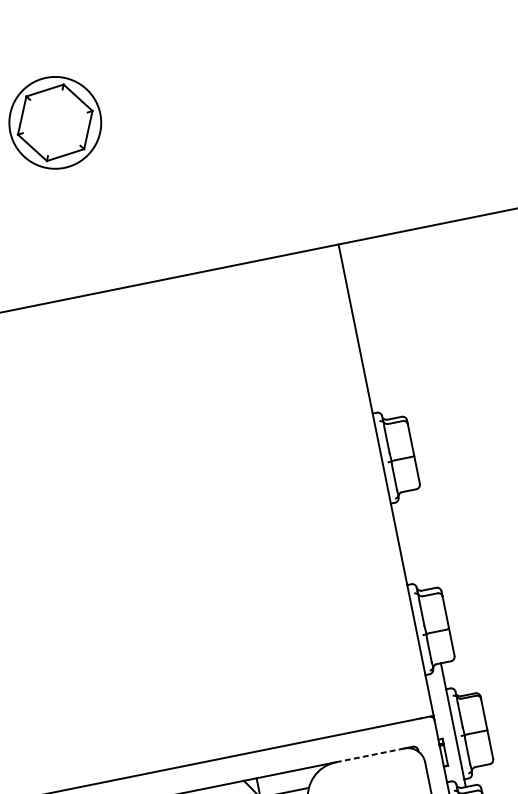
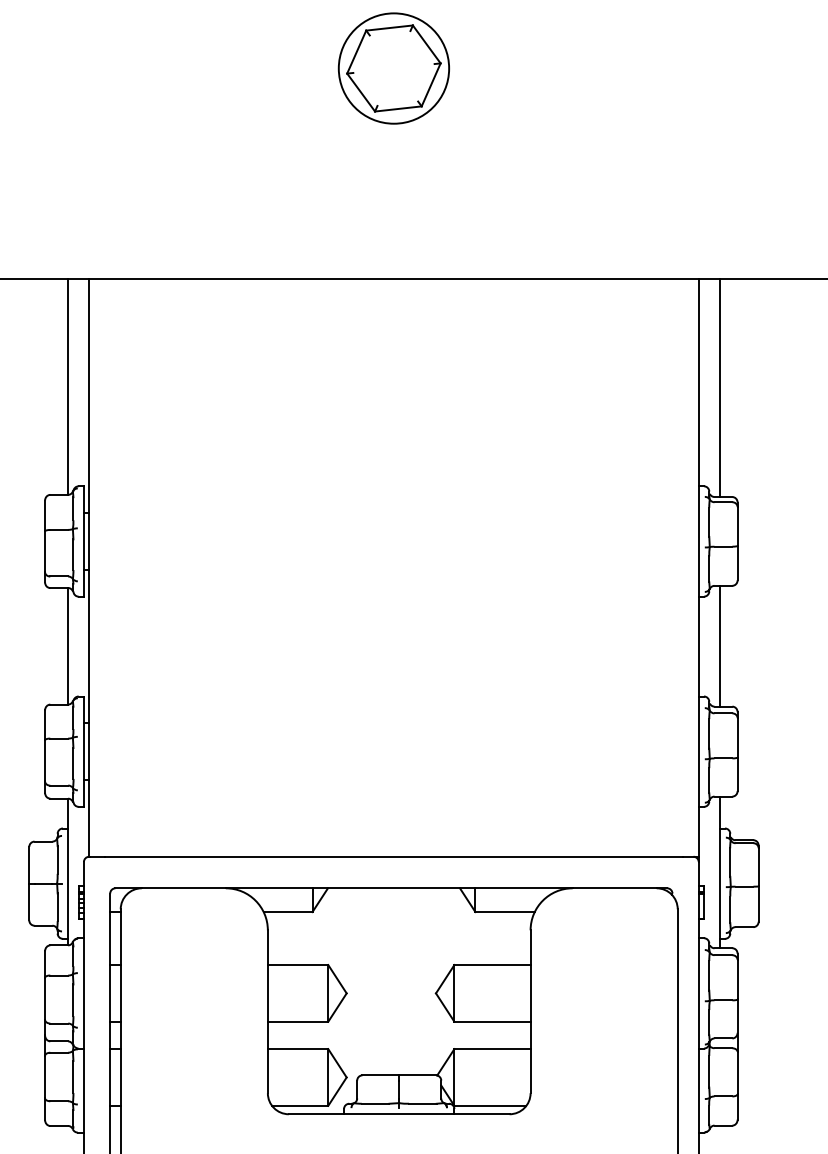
line: (373, 330) -> (719, 388), added
line: (415, 540) -> (719, 645), added
line: (370, 755) -> (615, 888), dashed -> solid

